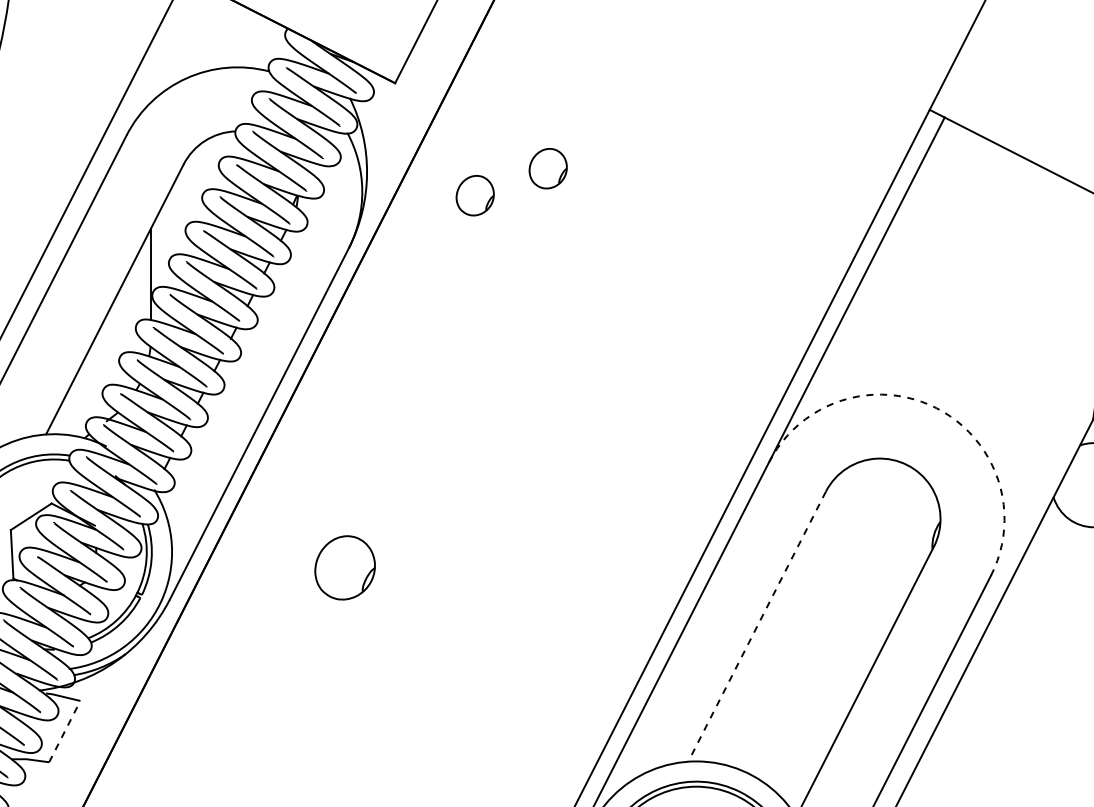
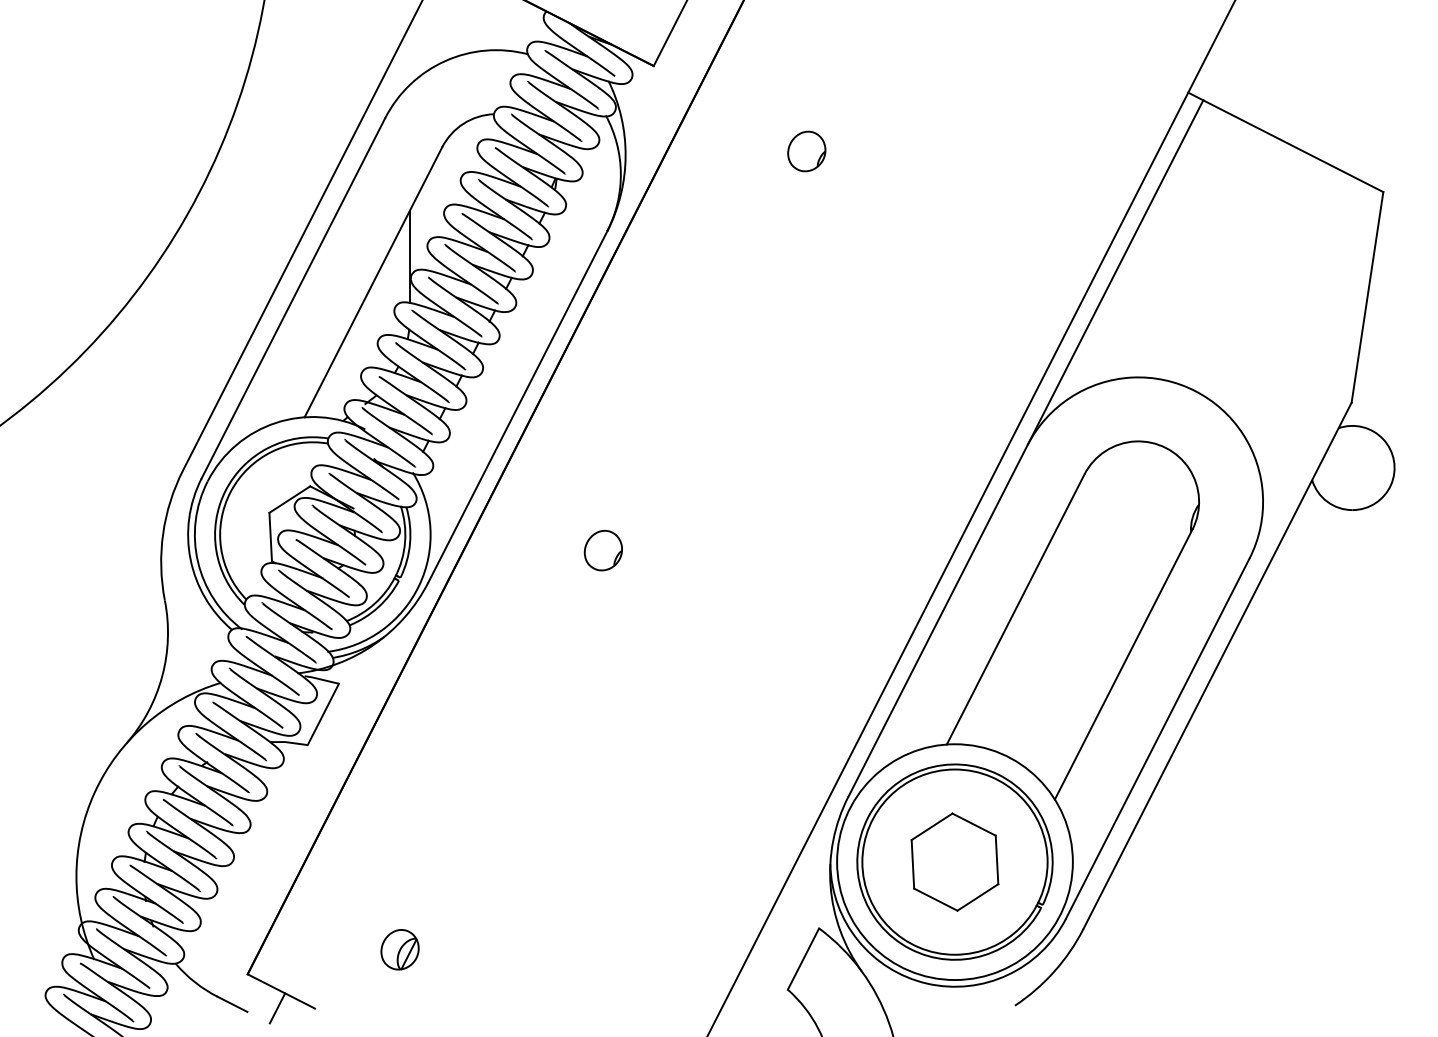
part: (474, 195) -> (733, 178), removed
arc: (936, 407) -> (1195, 390), dashed -> solid
part: (343, 567) -> (602, 550), size x0.62
line: (756, 626) -> (1015, 609), dashed -> solid
line: (64, 730) -> (323, 713), dashed -> solid

